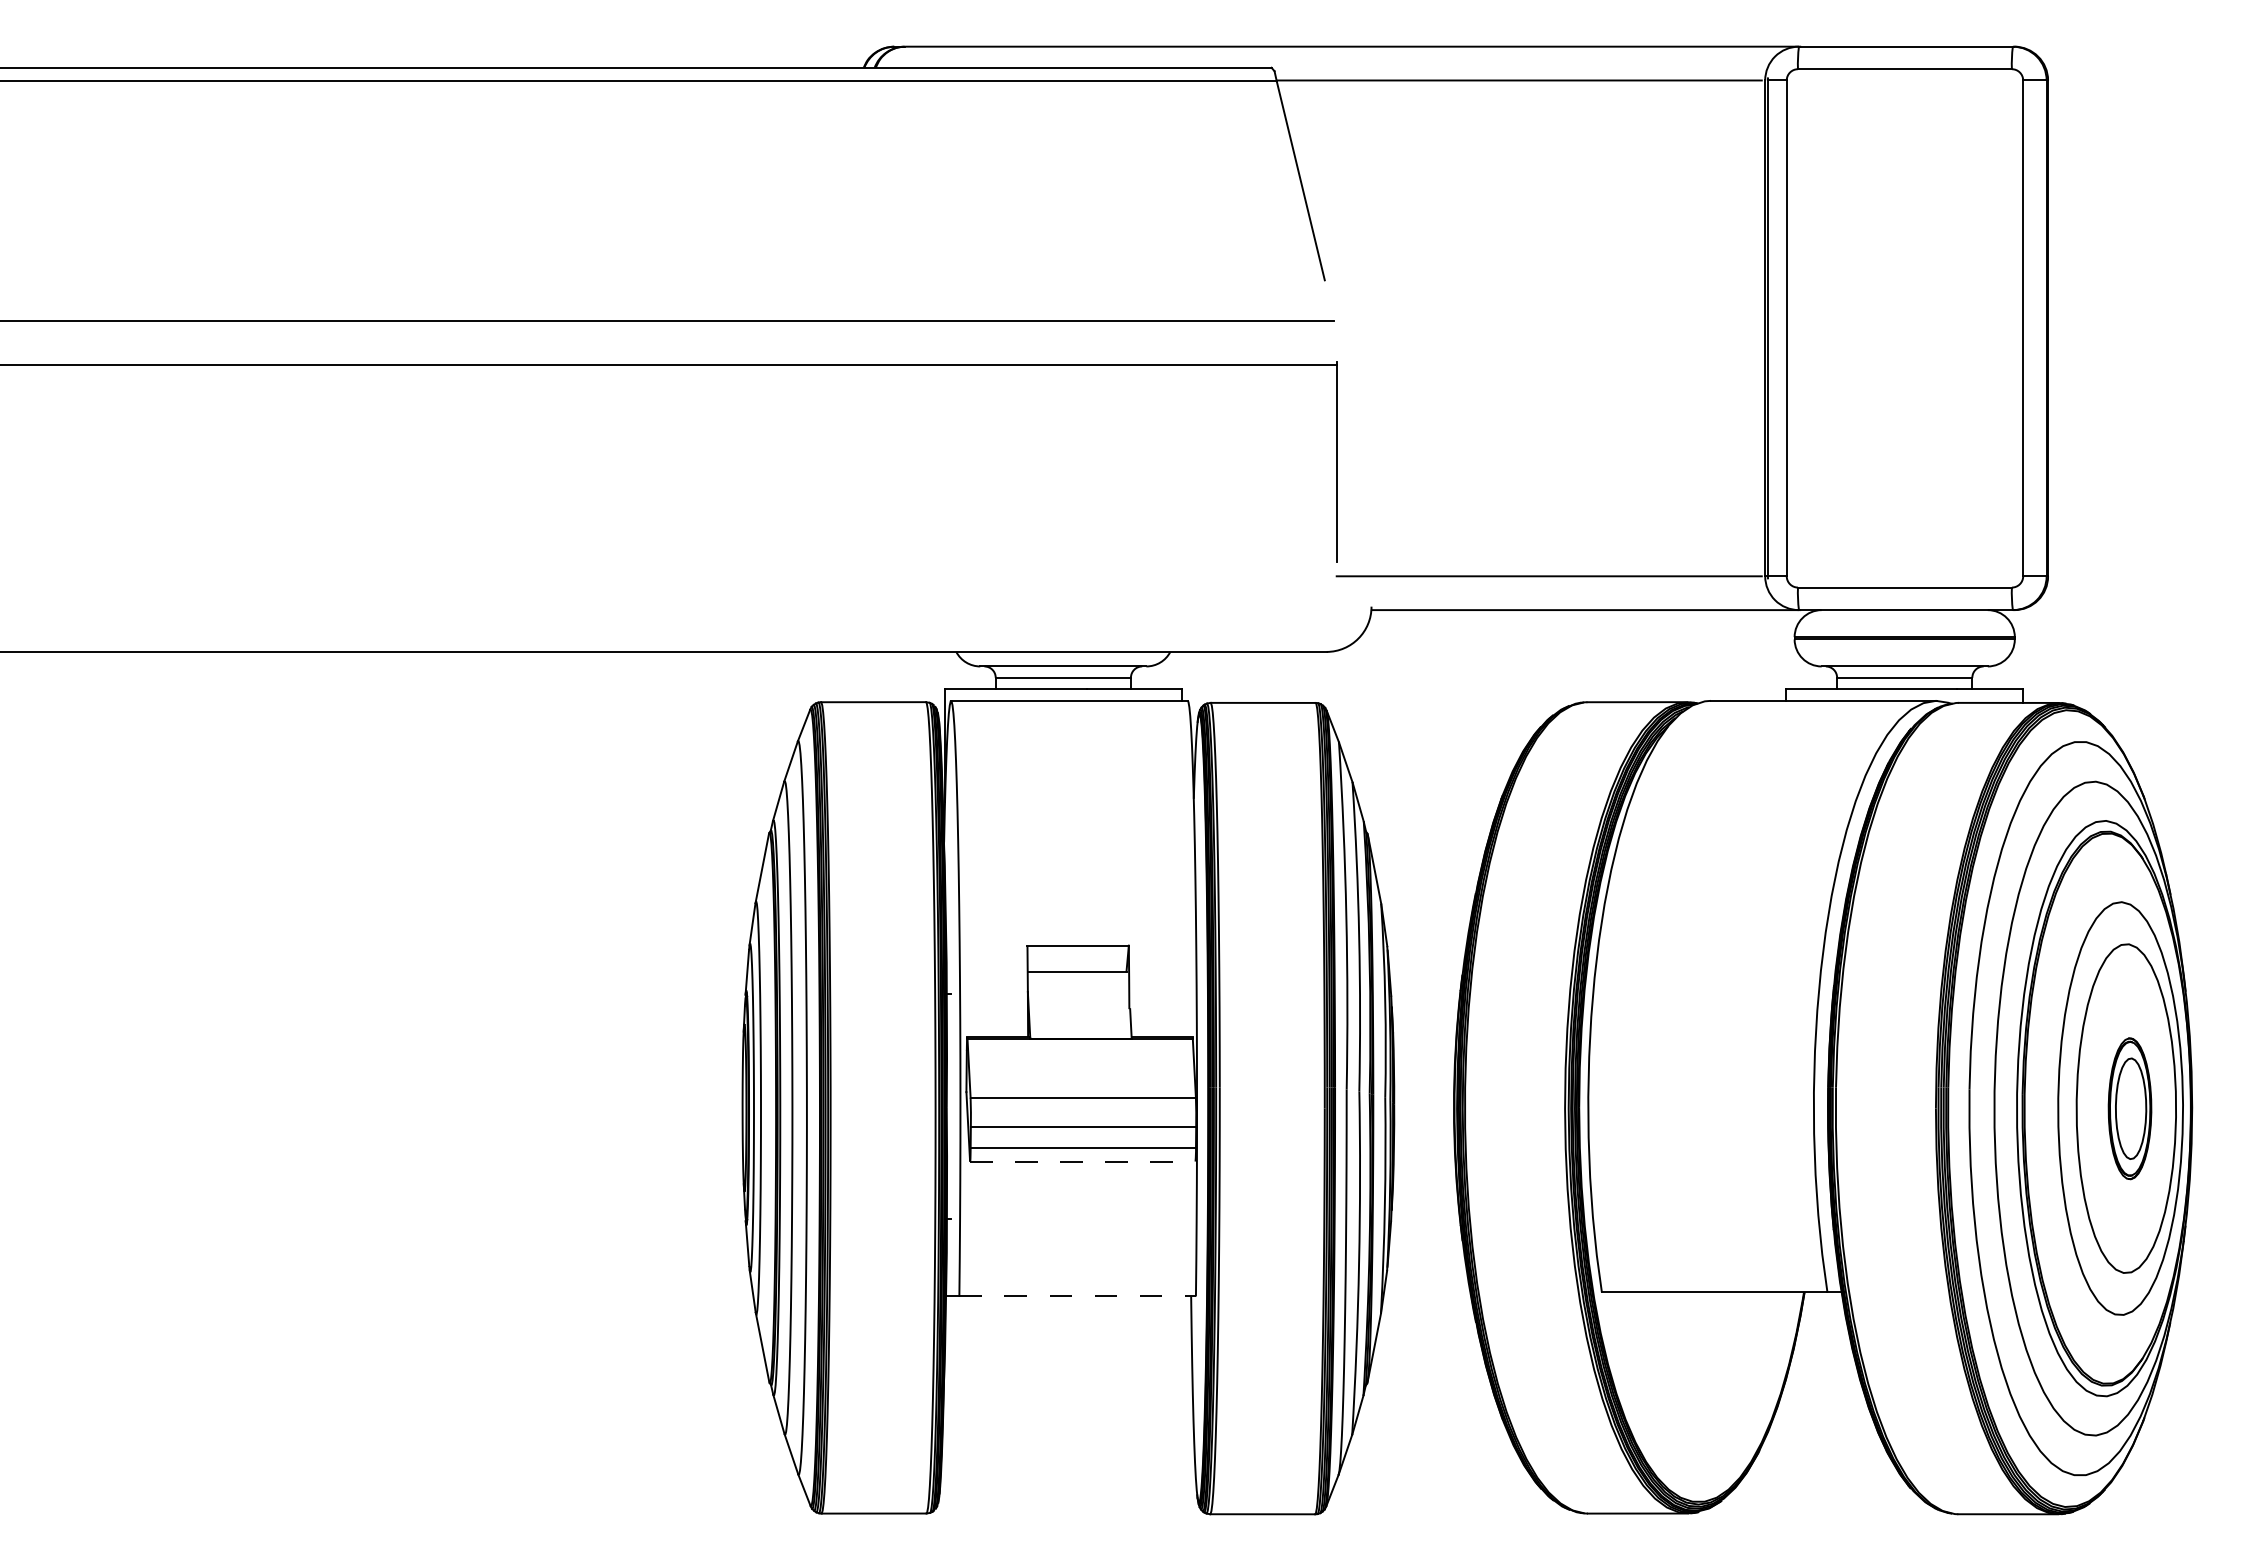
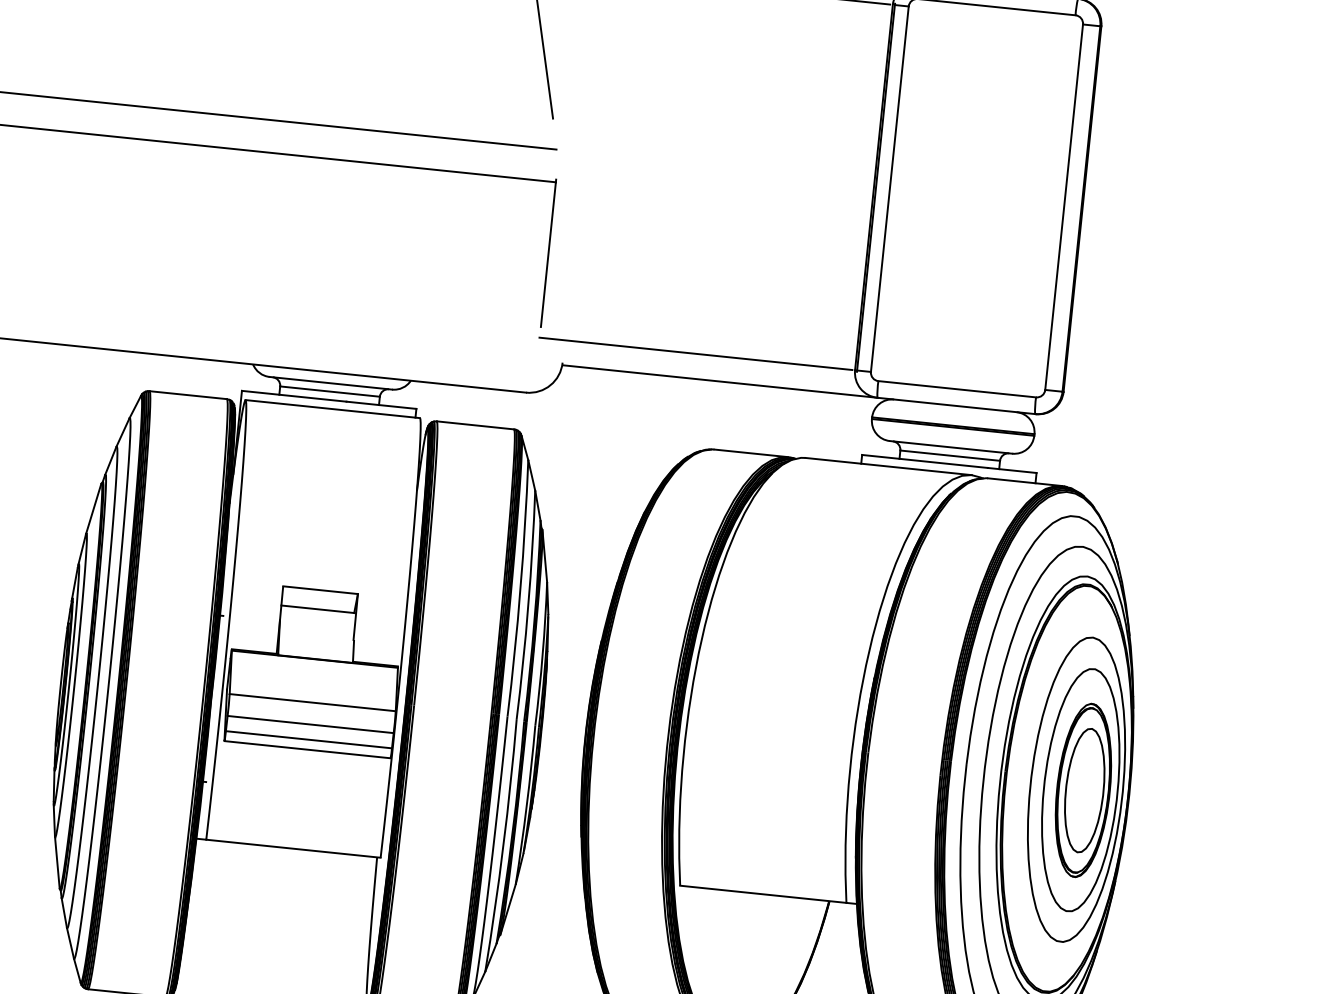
part: (2129, 1108) -> (1083, 790), size x1.67
line: (1082, 1161) -> (307, 749), dashed -> solid
line: (1078, 1296) -> (294, 848), dashed -> solid

